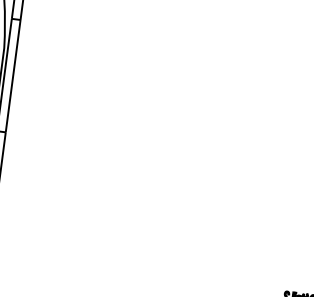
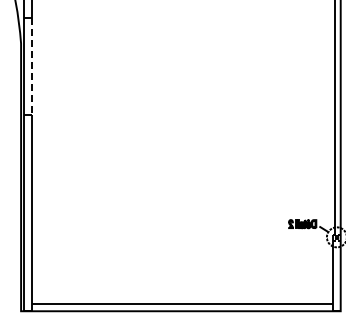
line: (12, 76) -> (31, 66), solid -> dashed

